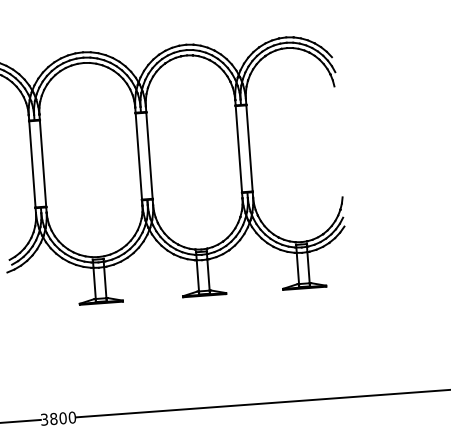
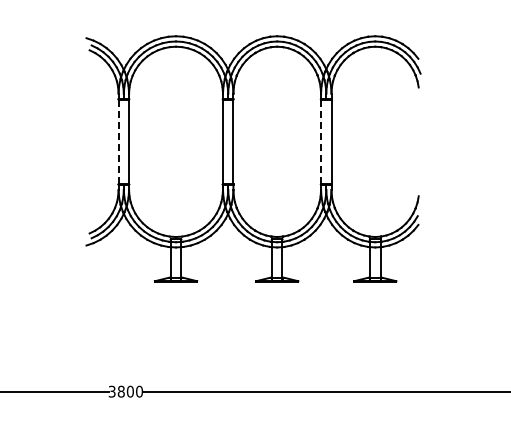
line: (239, 148) -> (321, 141), solid -> dashed
line: (32, 163) -> (118, 141), solid -> dashed

